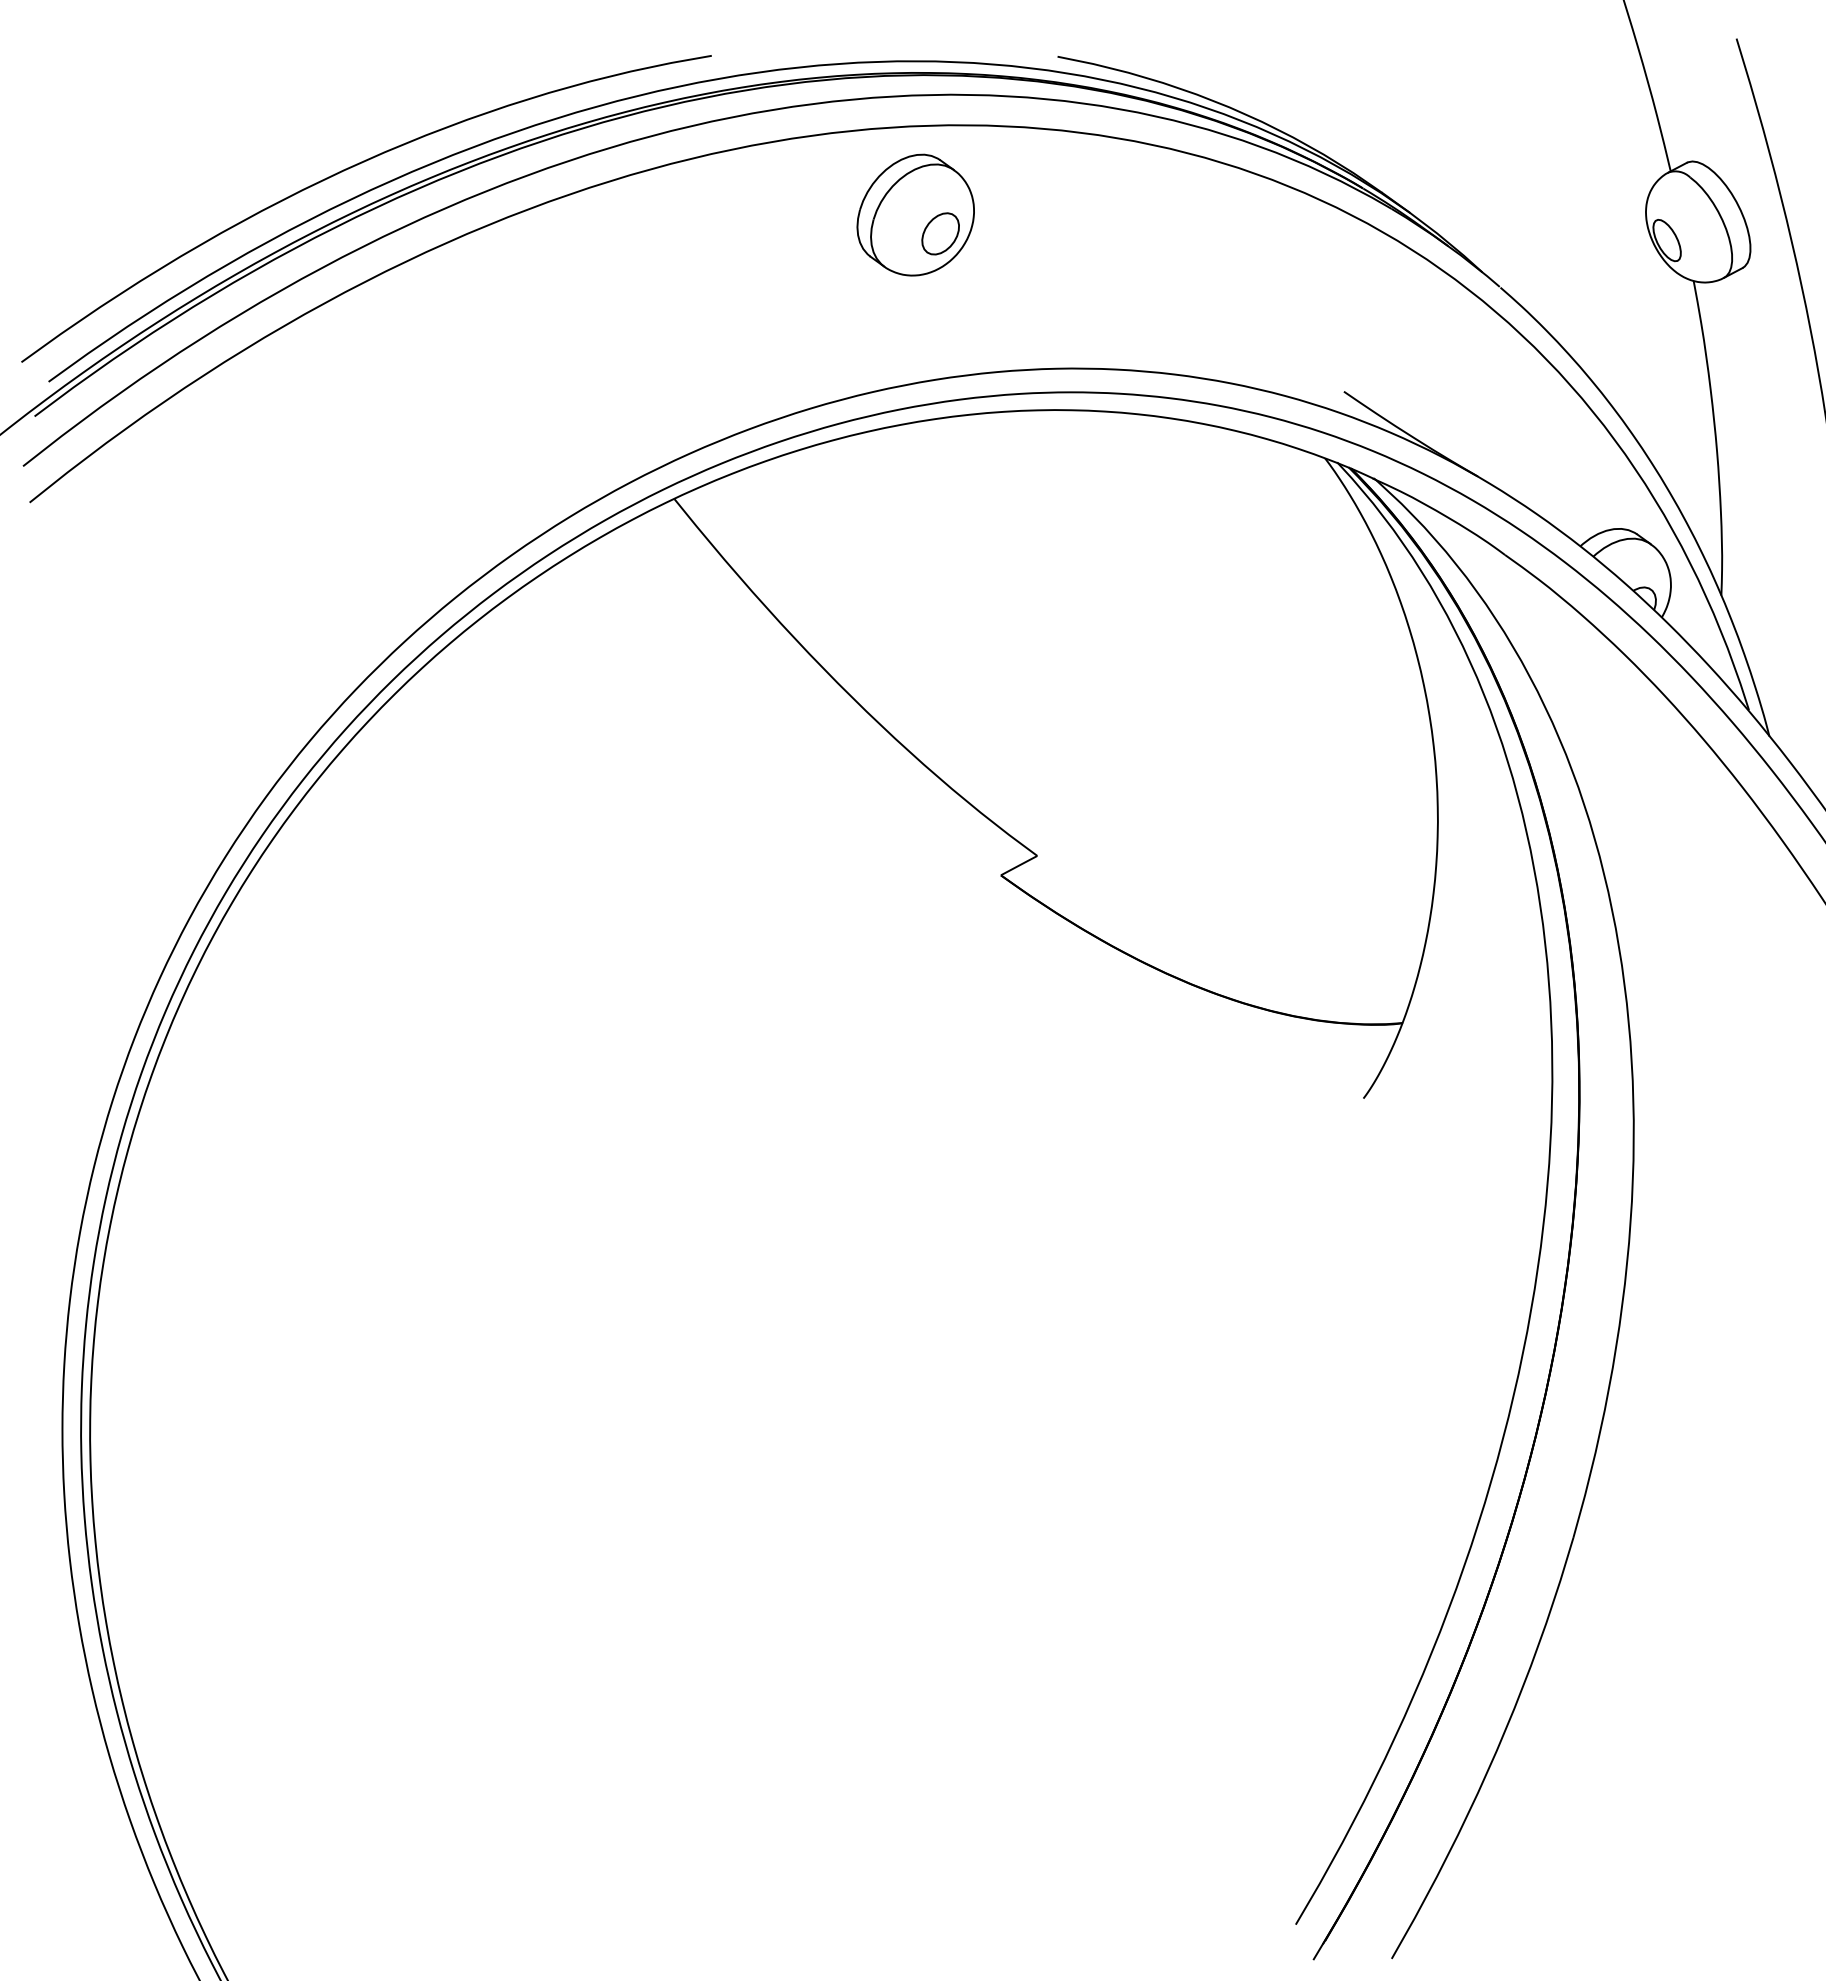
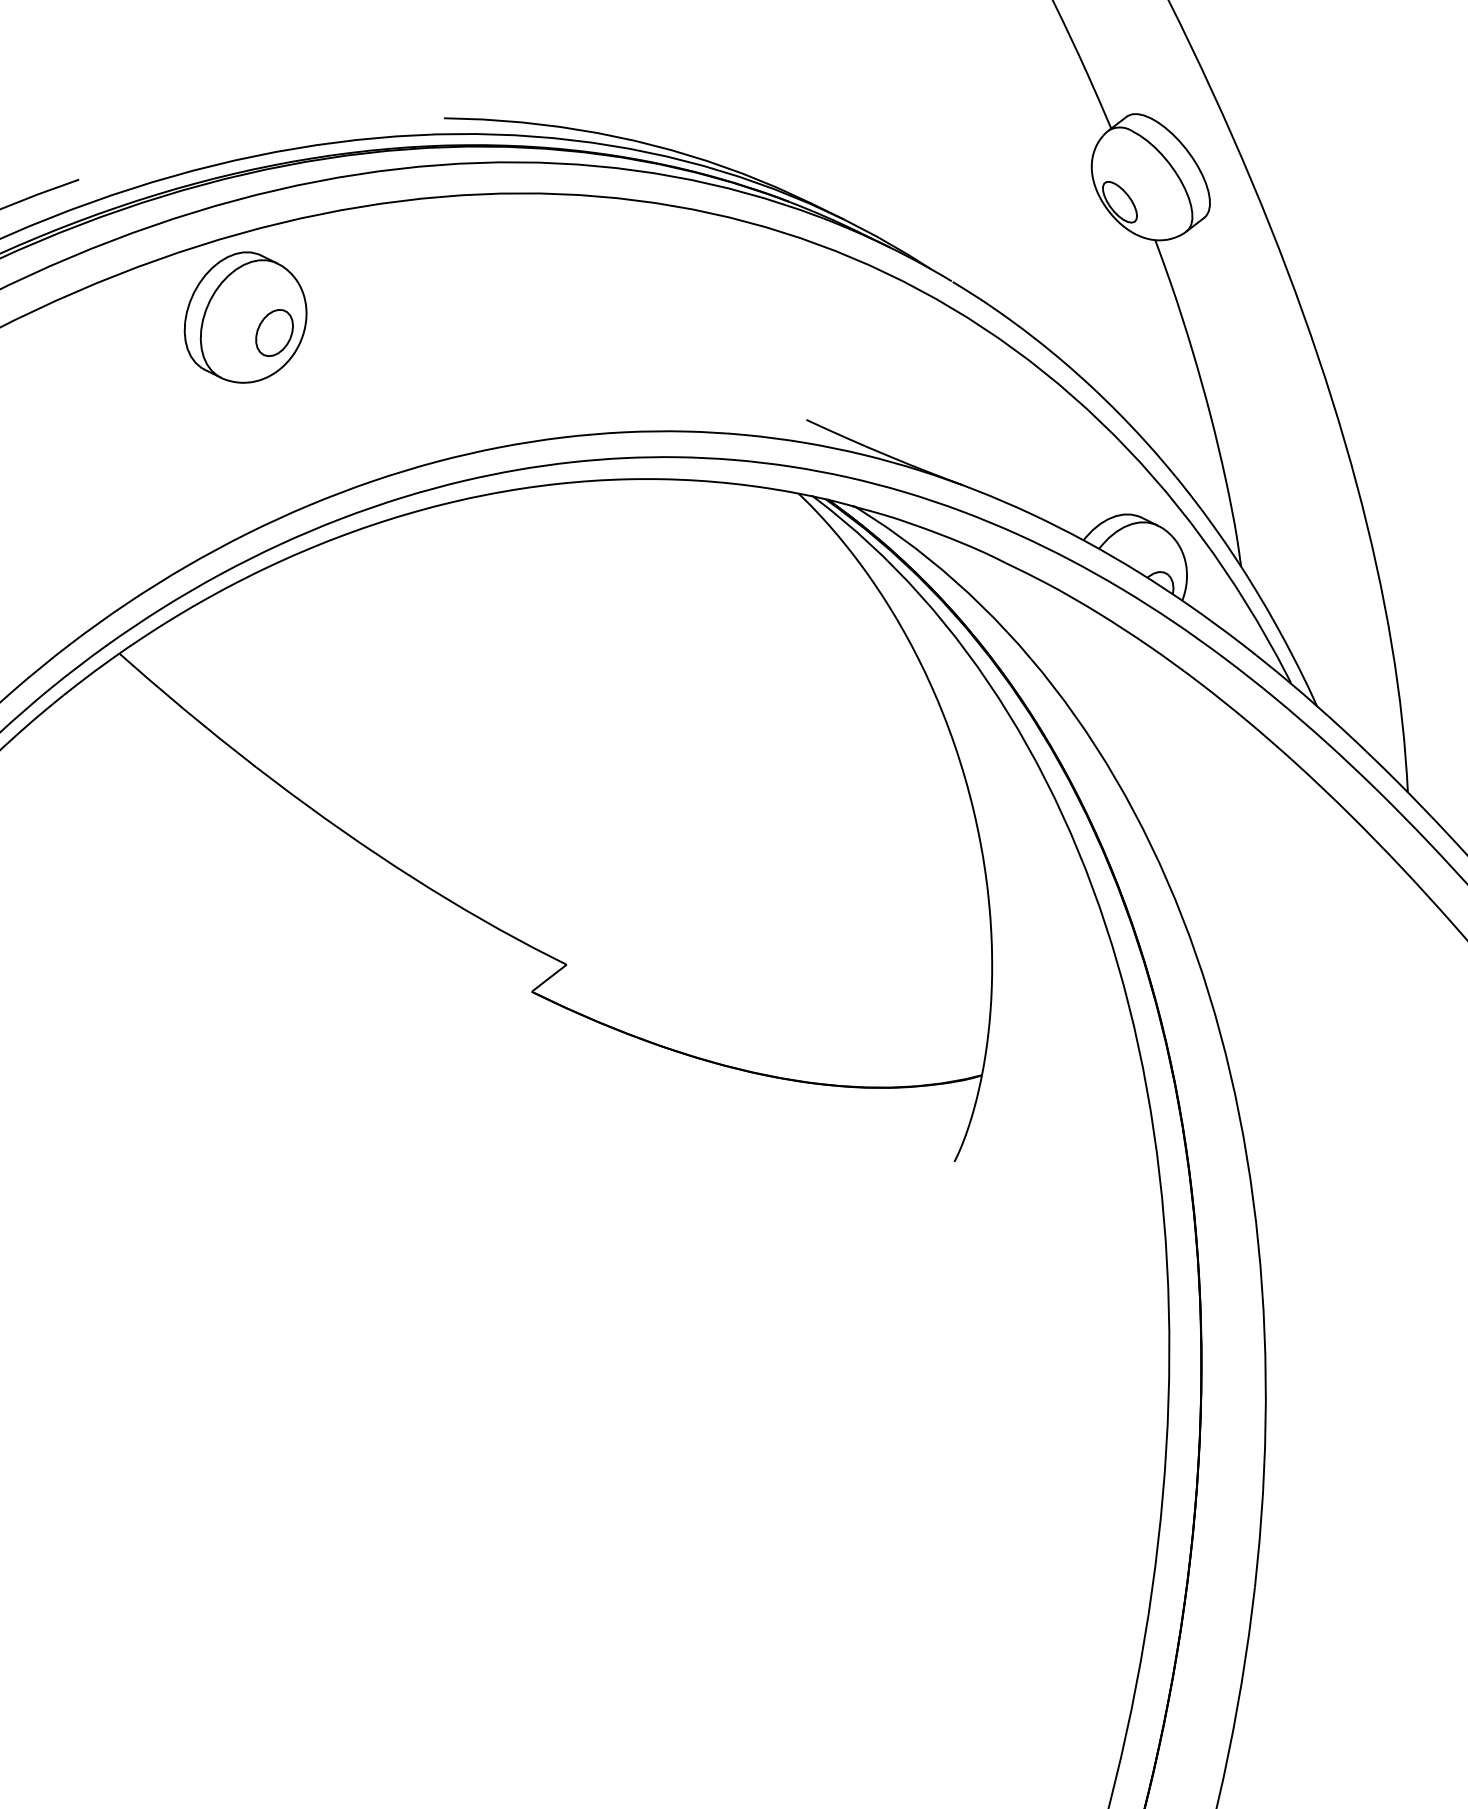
part: (915, 214) -> (244, 317), moved

